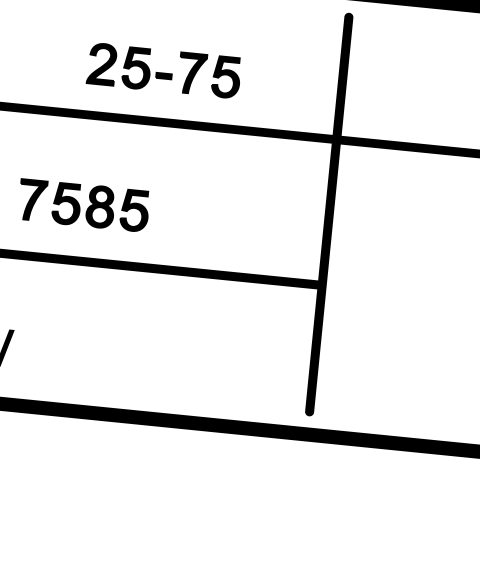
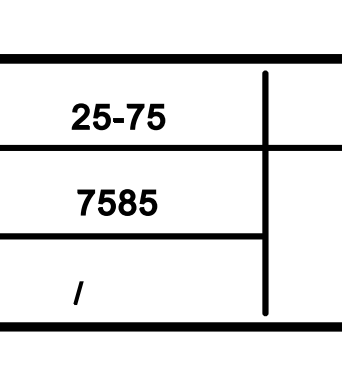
part: (164, 70) -> (118, 116), moved

